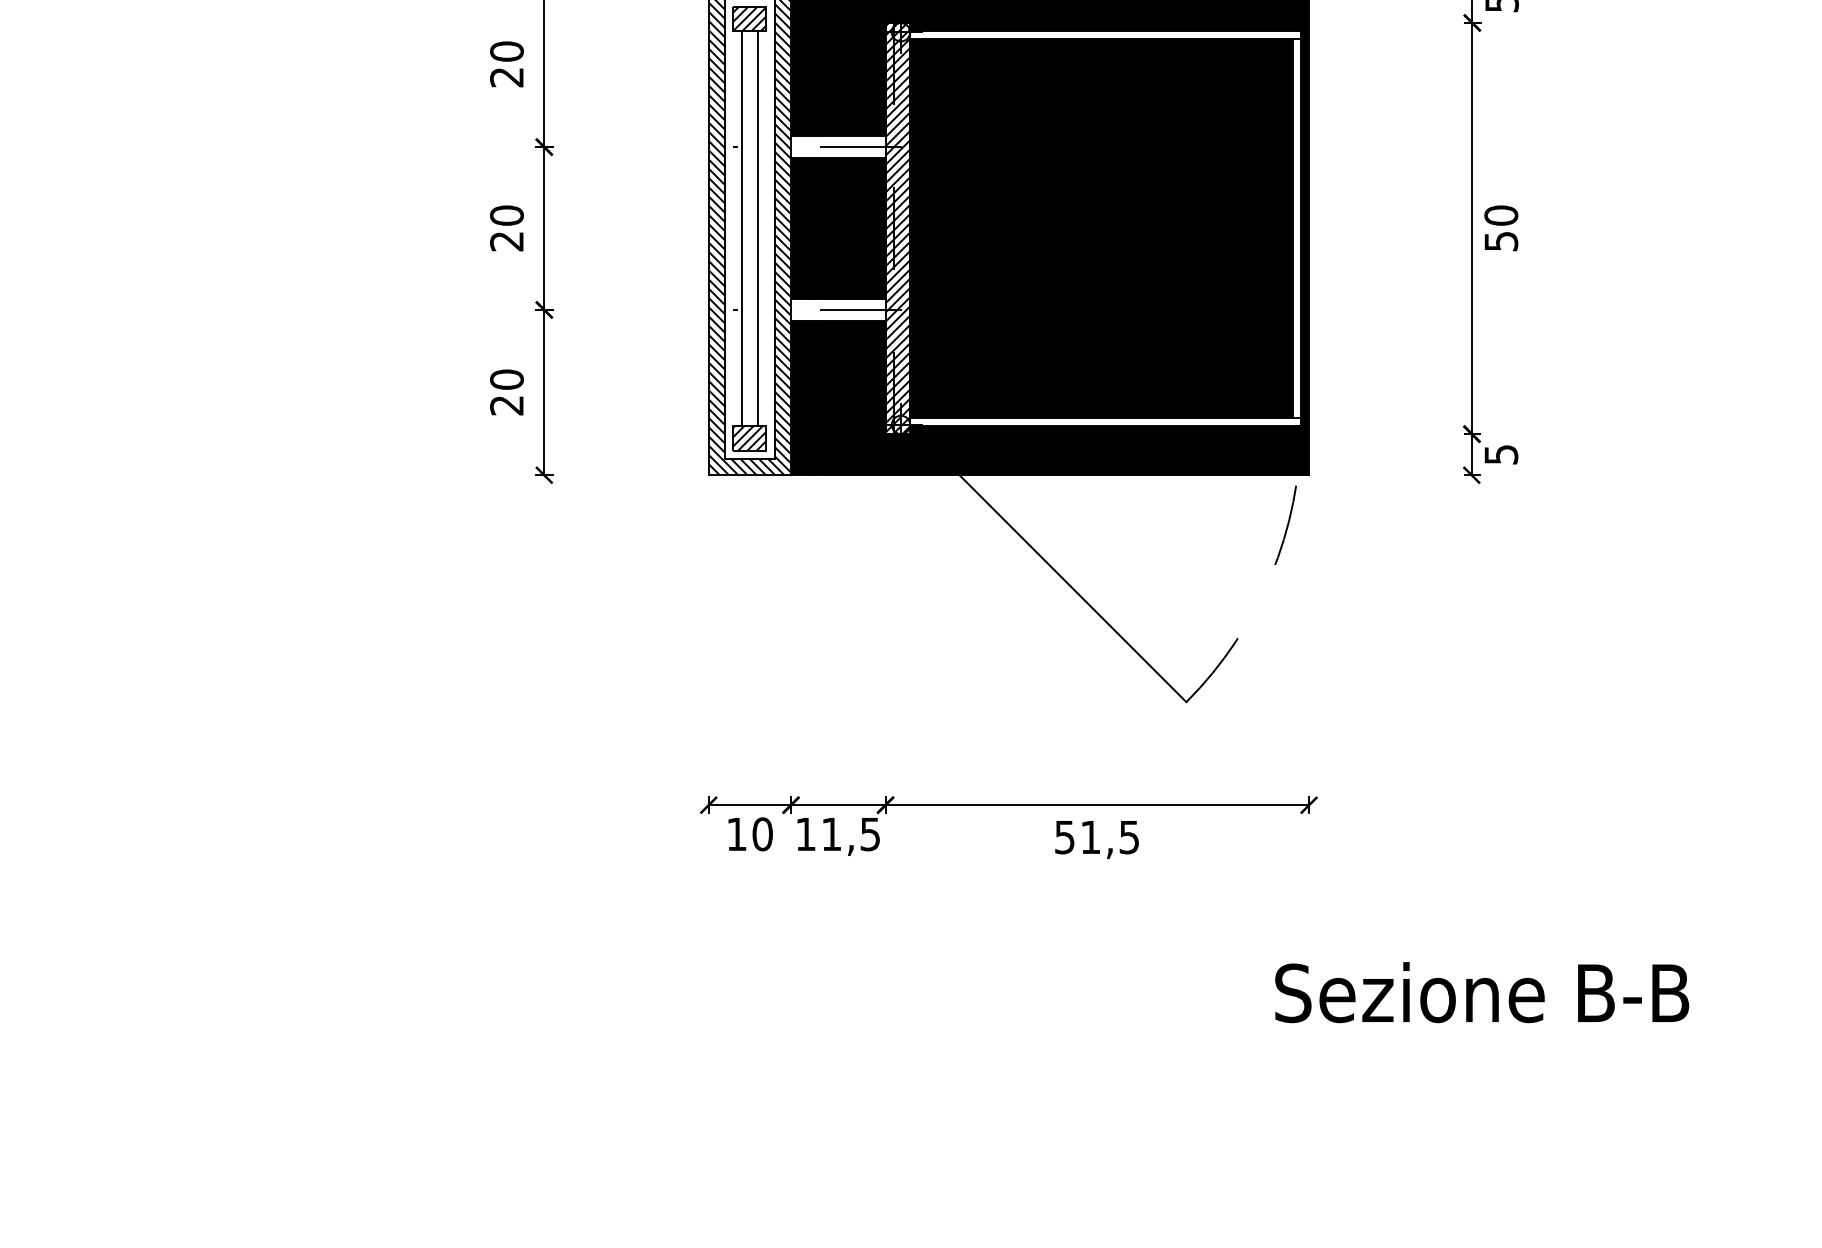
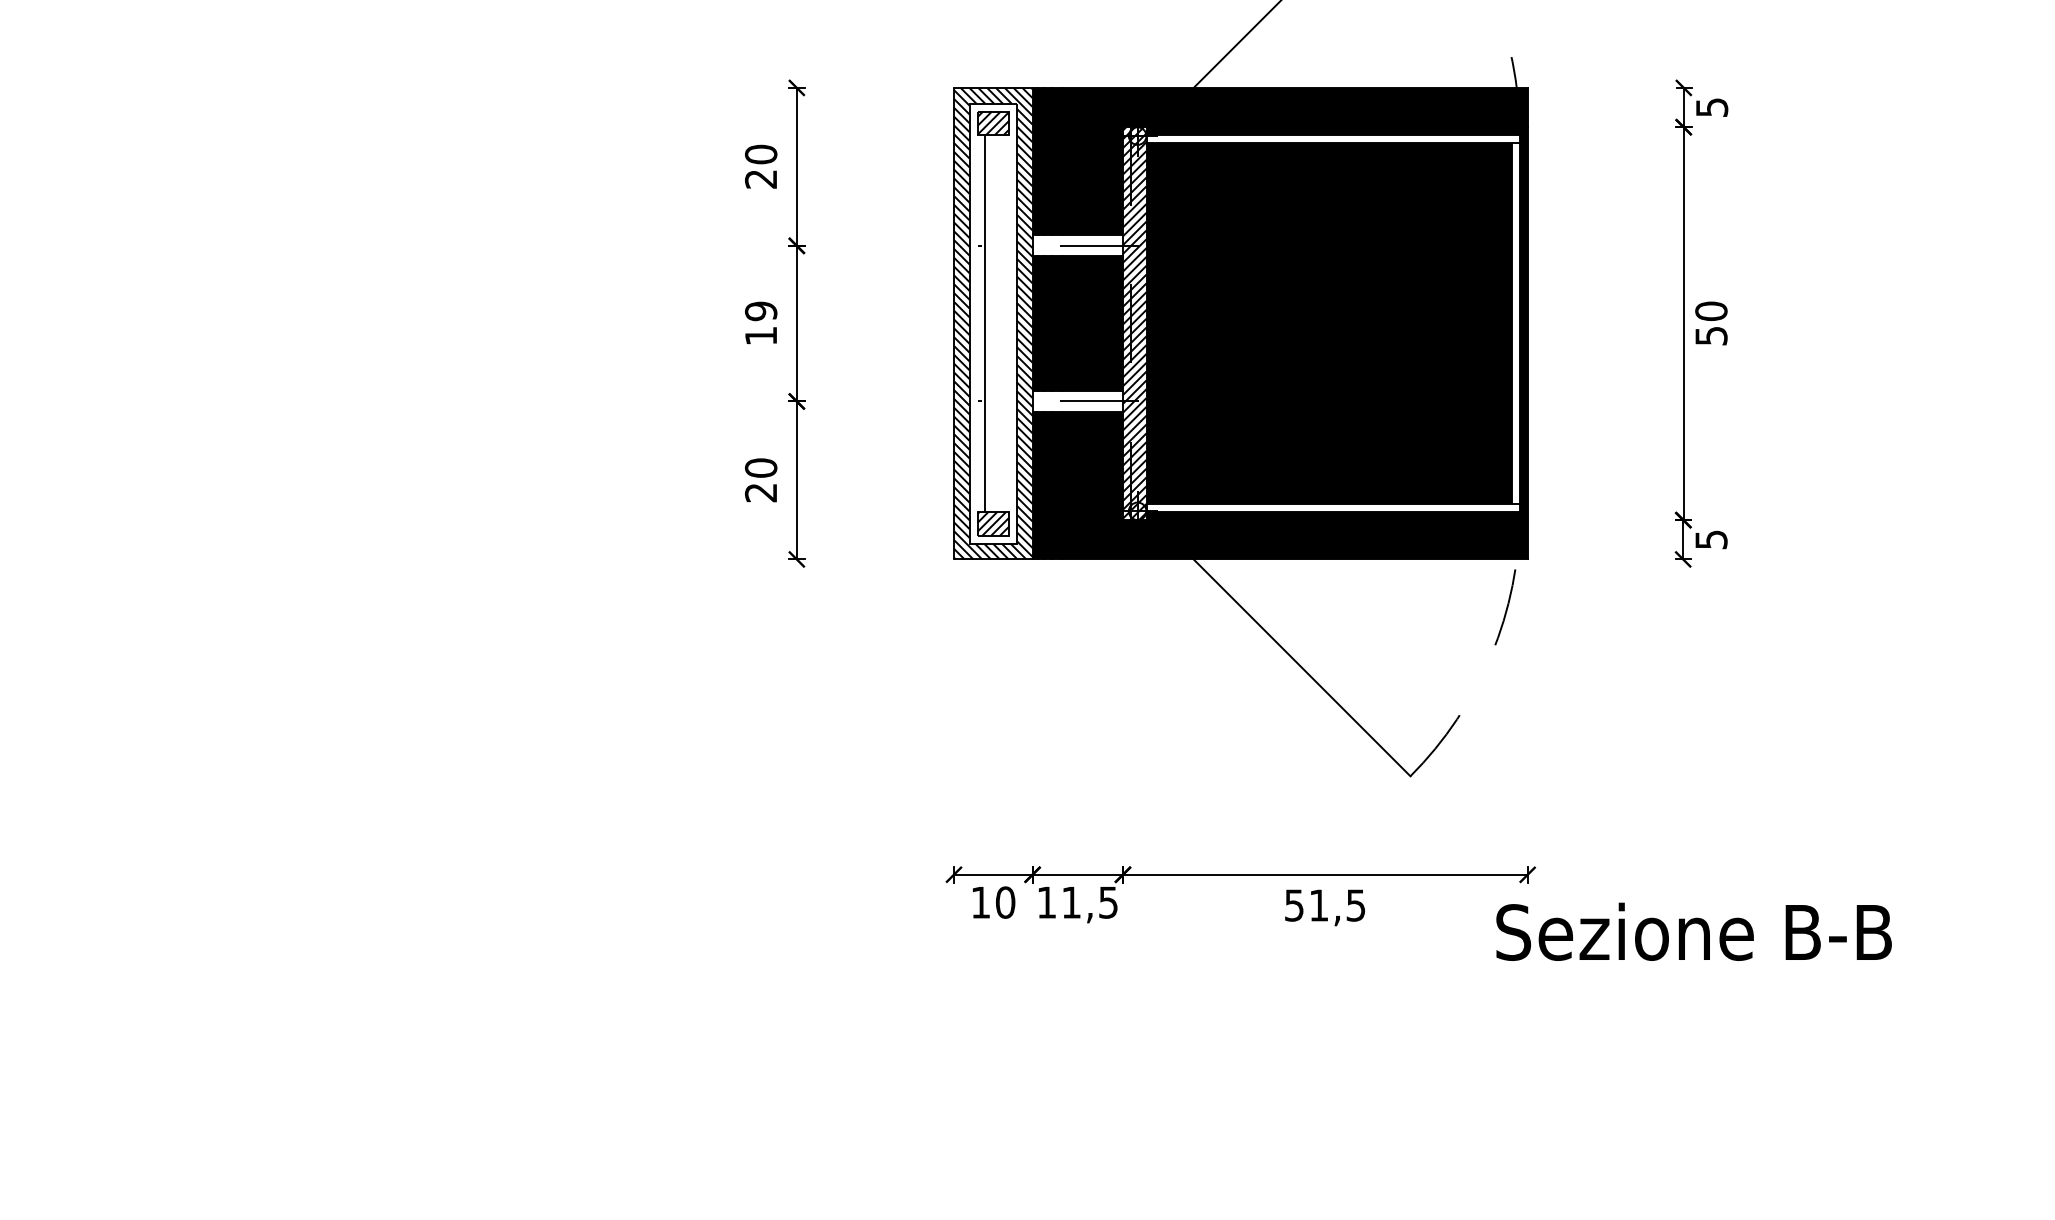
text: (507, 228) -> (761, 323), 20 -> 19
line: (758, 228) -> (1001, 323), removed
text: (1481, 992) -> (1693, 931), moved

